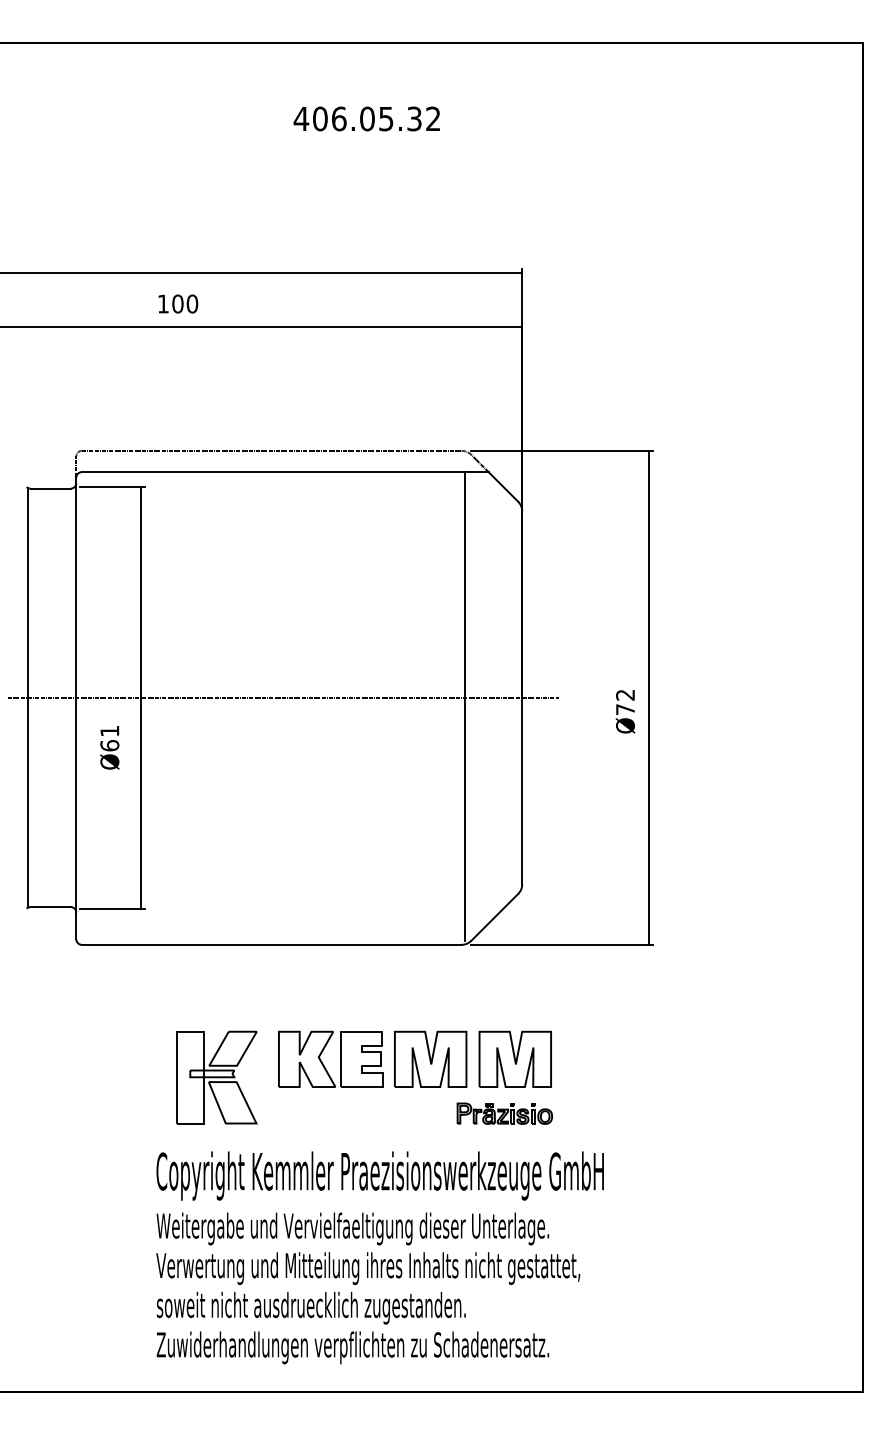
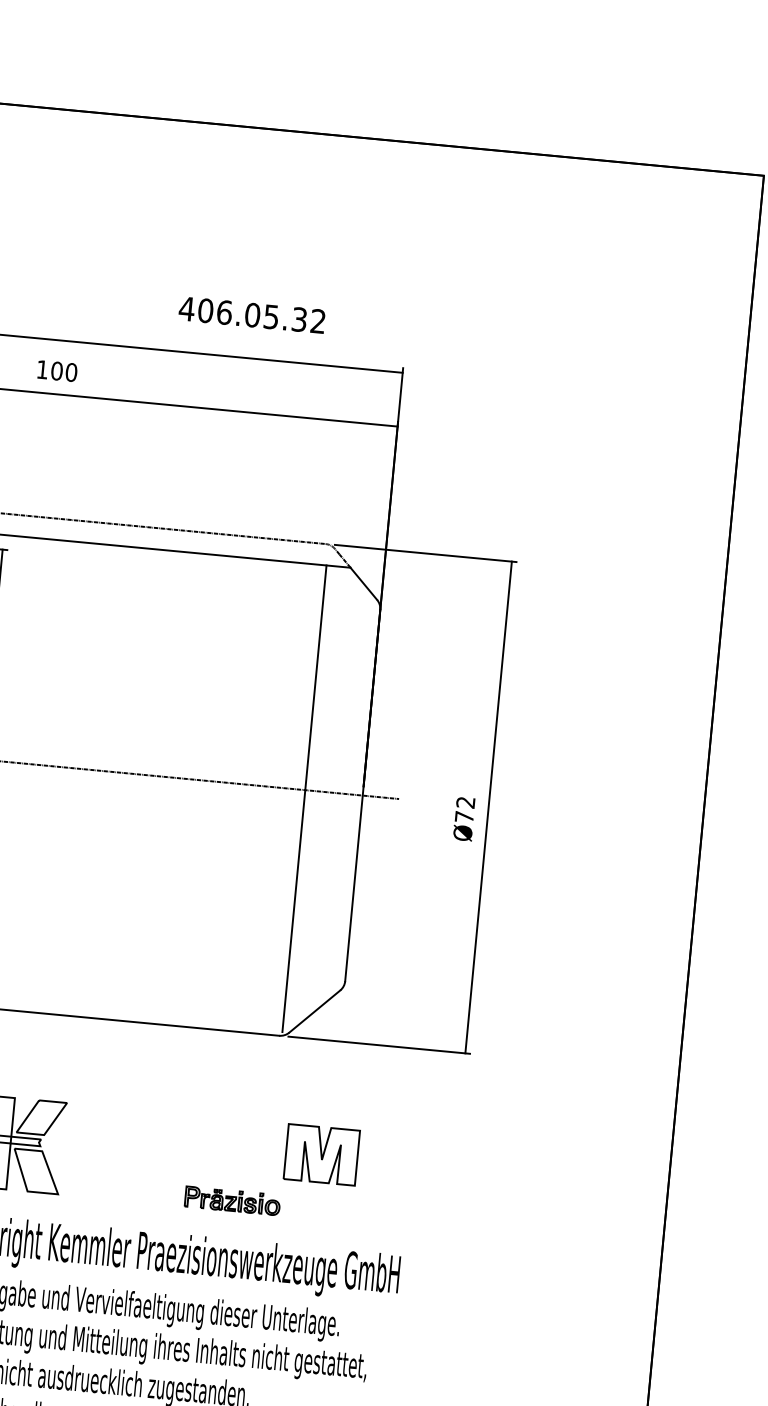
text: (366, 118) -> (251, 314), moved
part: (430, 1058) -> (237, 1146), removed
part: (322, 1061) -> (129, 1138), removed
part: (504, 1113) -> (232, 1200), moved

